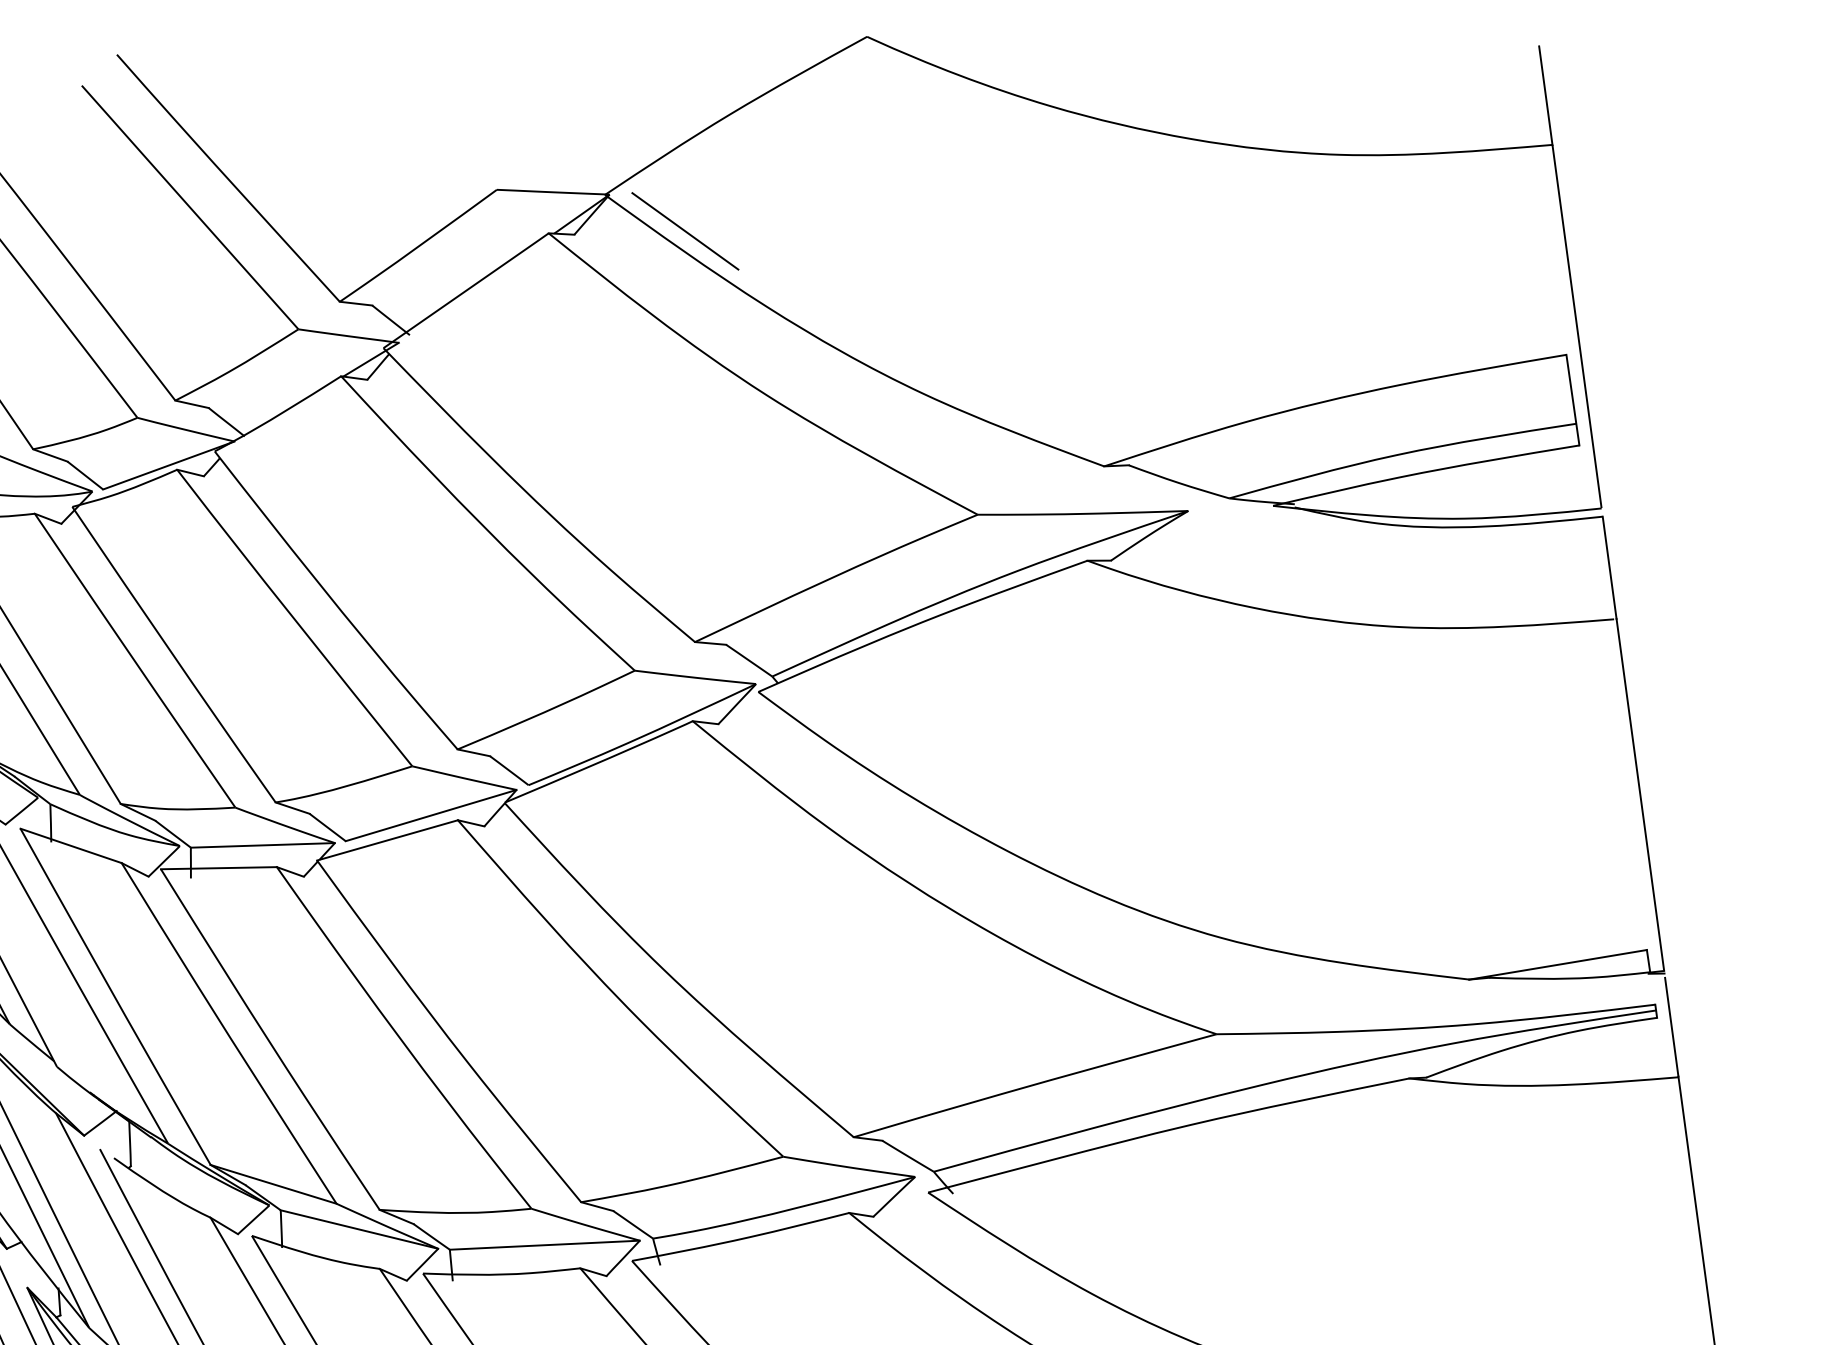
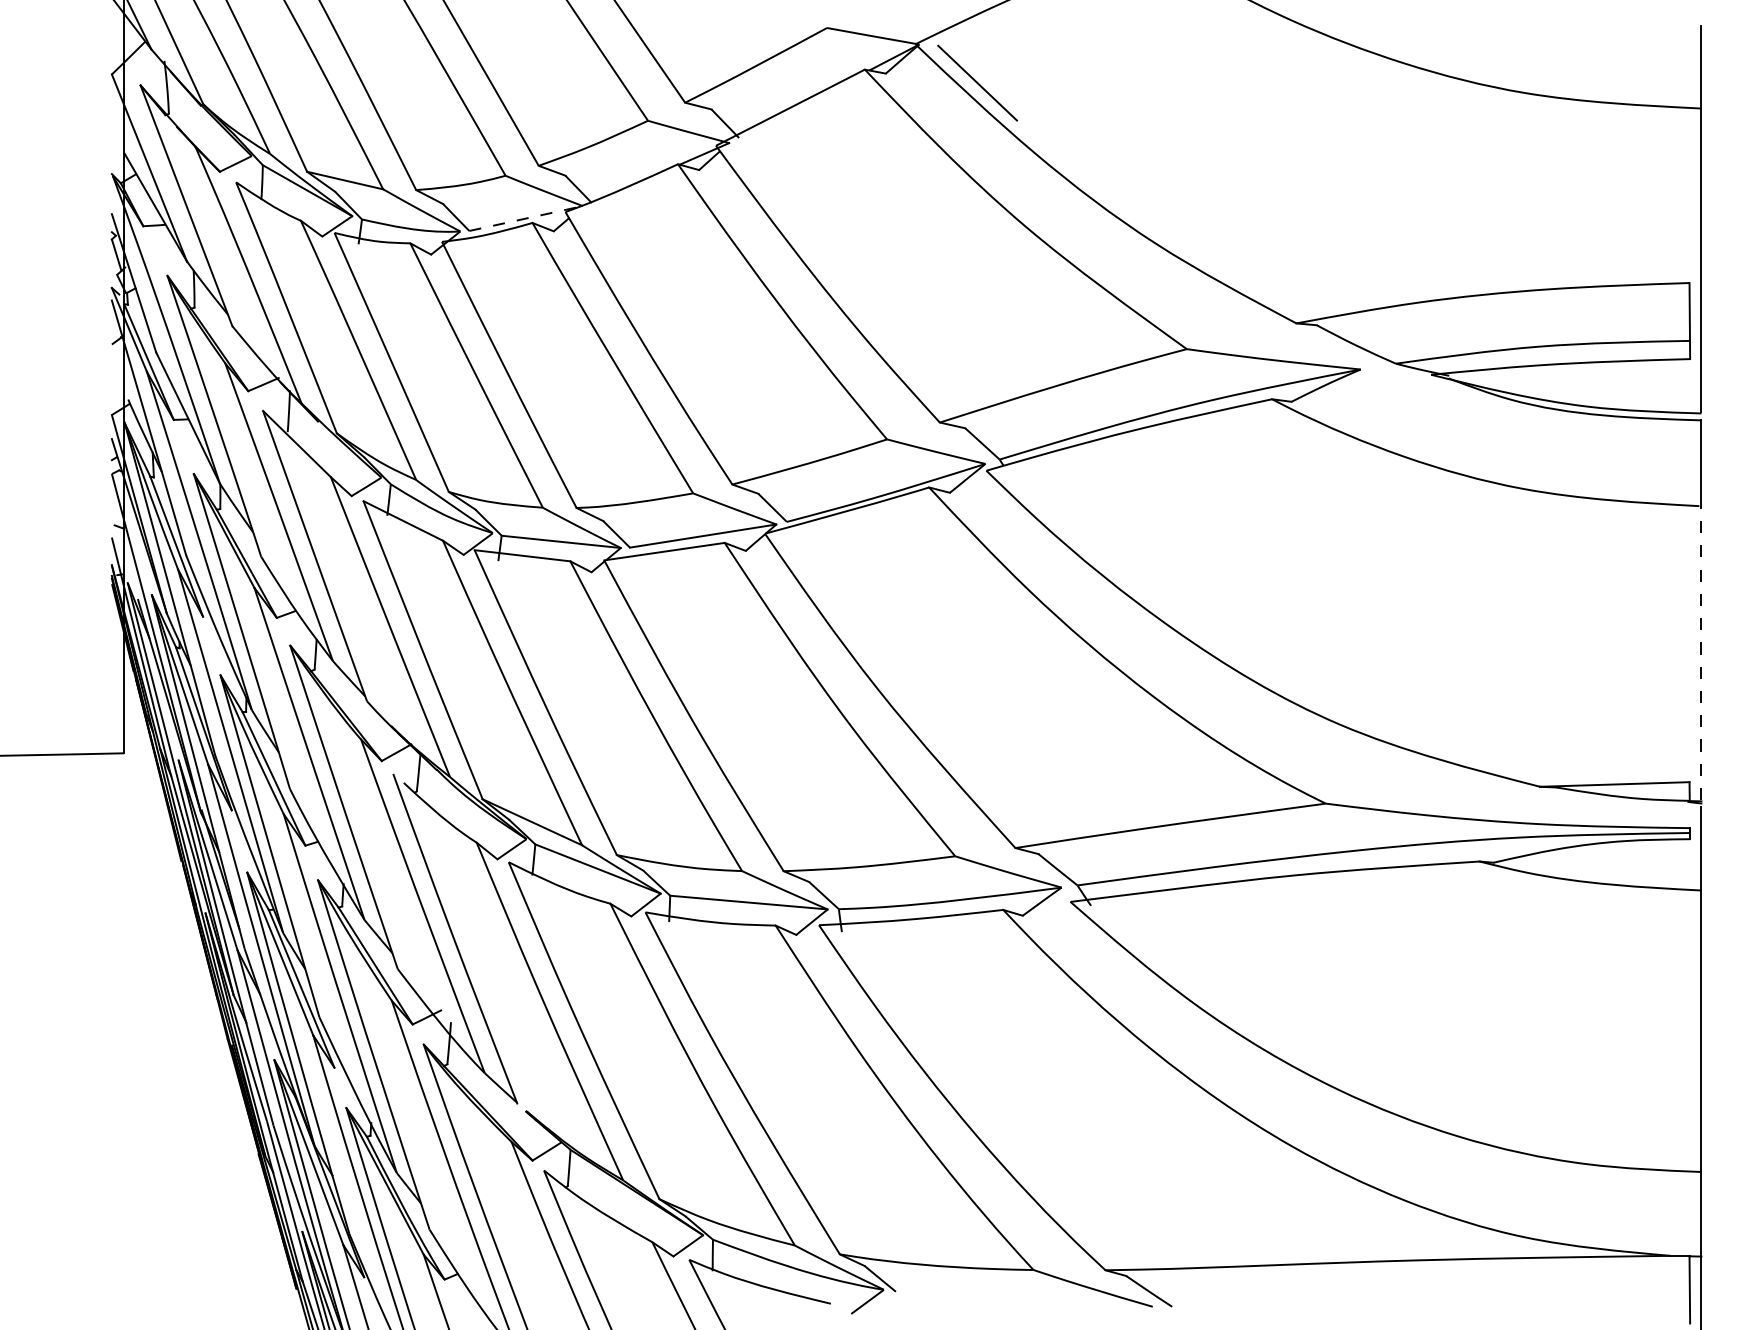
line: (169, 465) -> (526, 218), solid -> dashed
line: (1640, 794) -> (1701, 653), solid -> dashed

